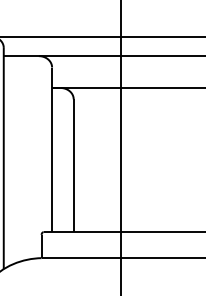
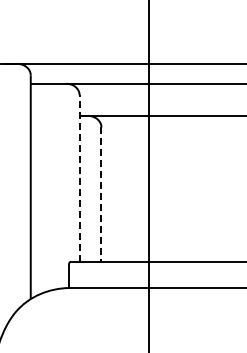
line: (51, 149) -> (79, 178), solid -> dashed
line: (73, 166) -> (101, 195), solid -> dashed

